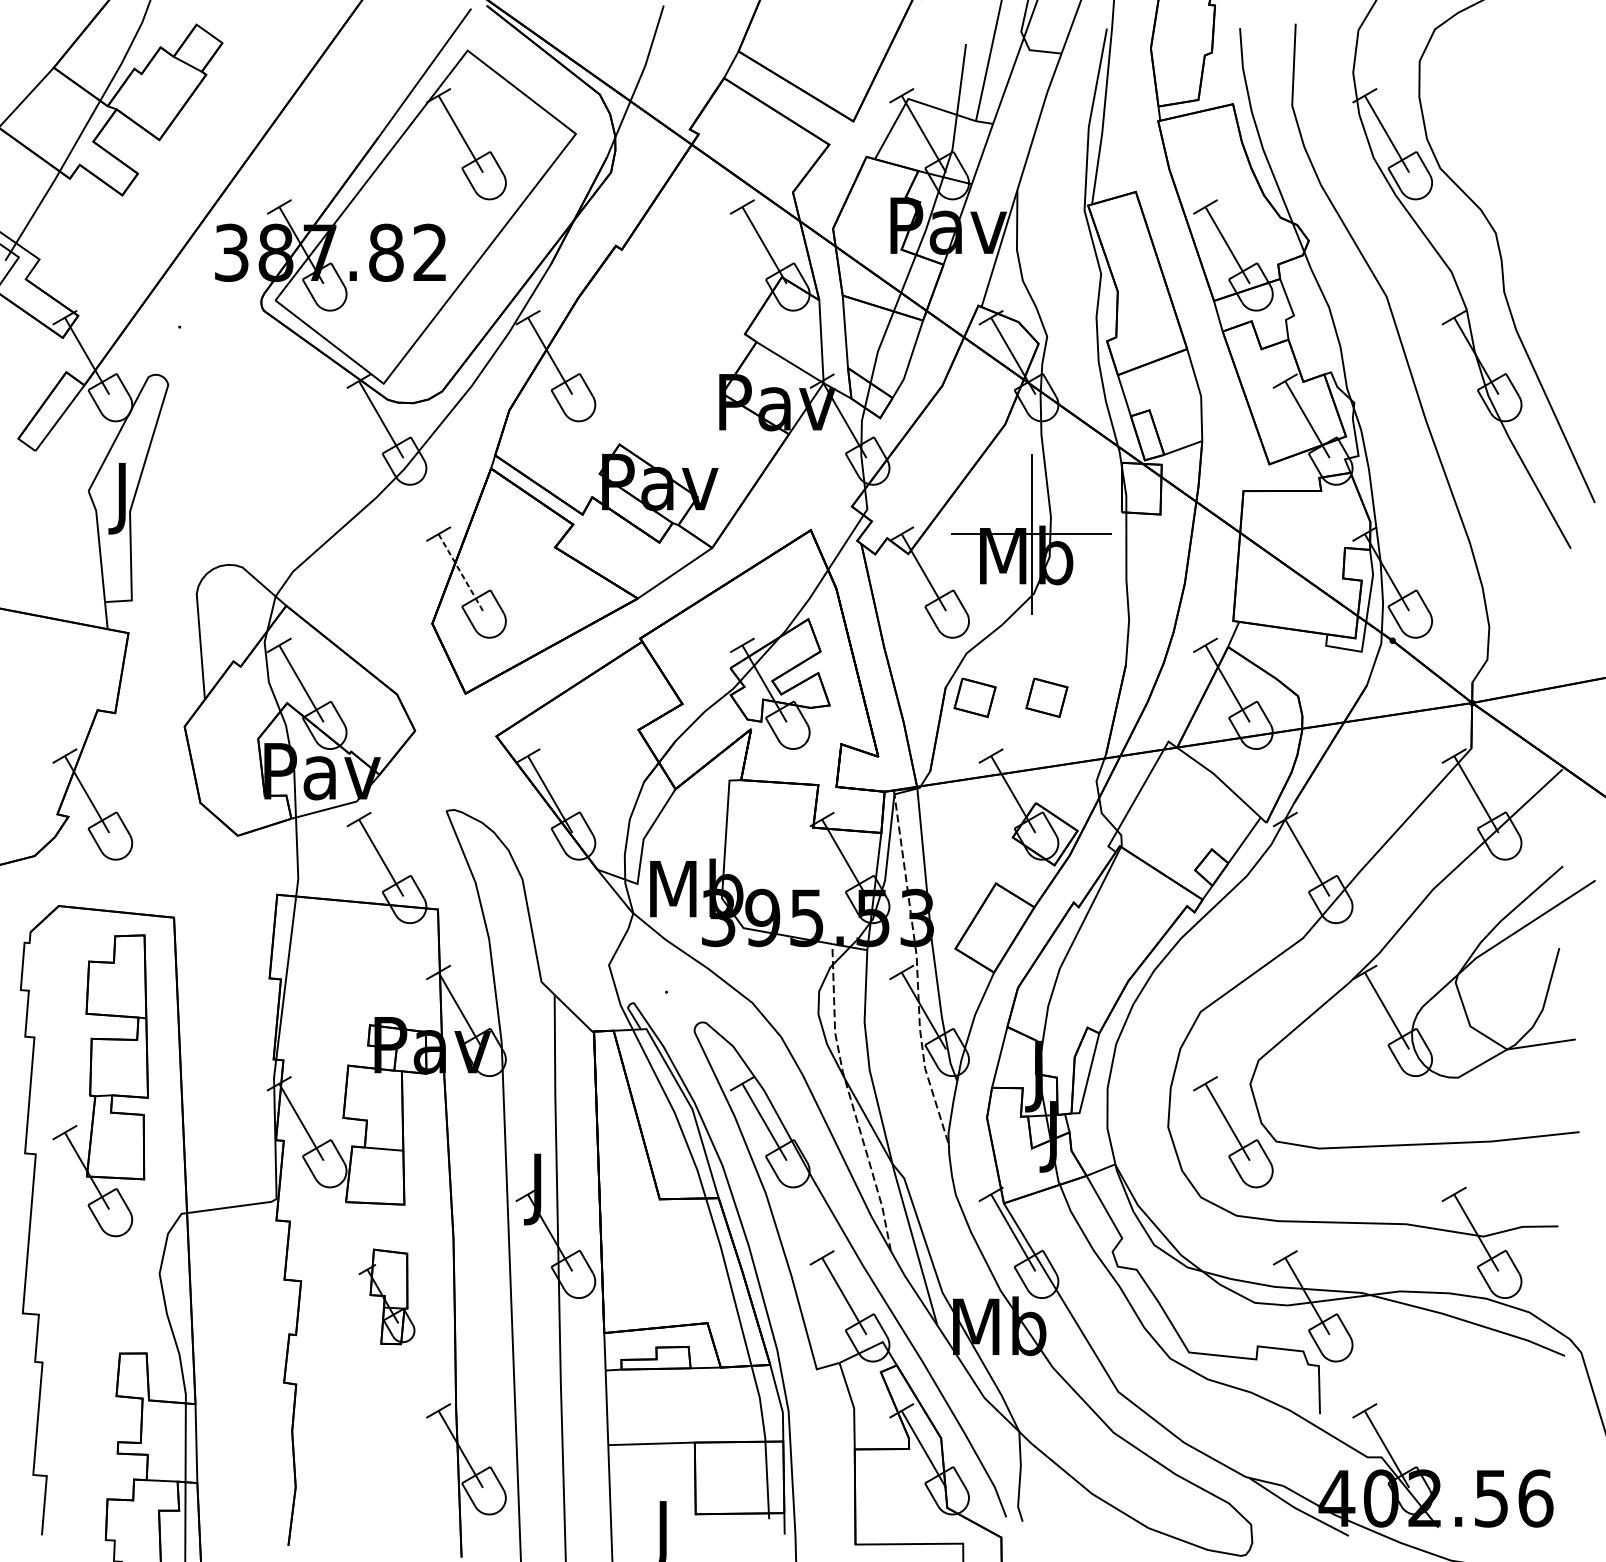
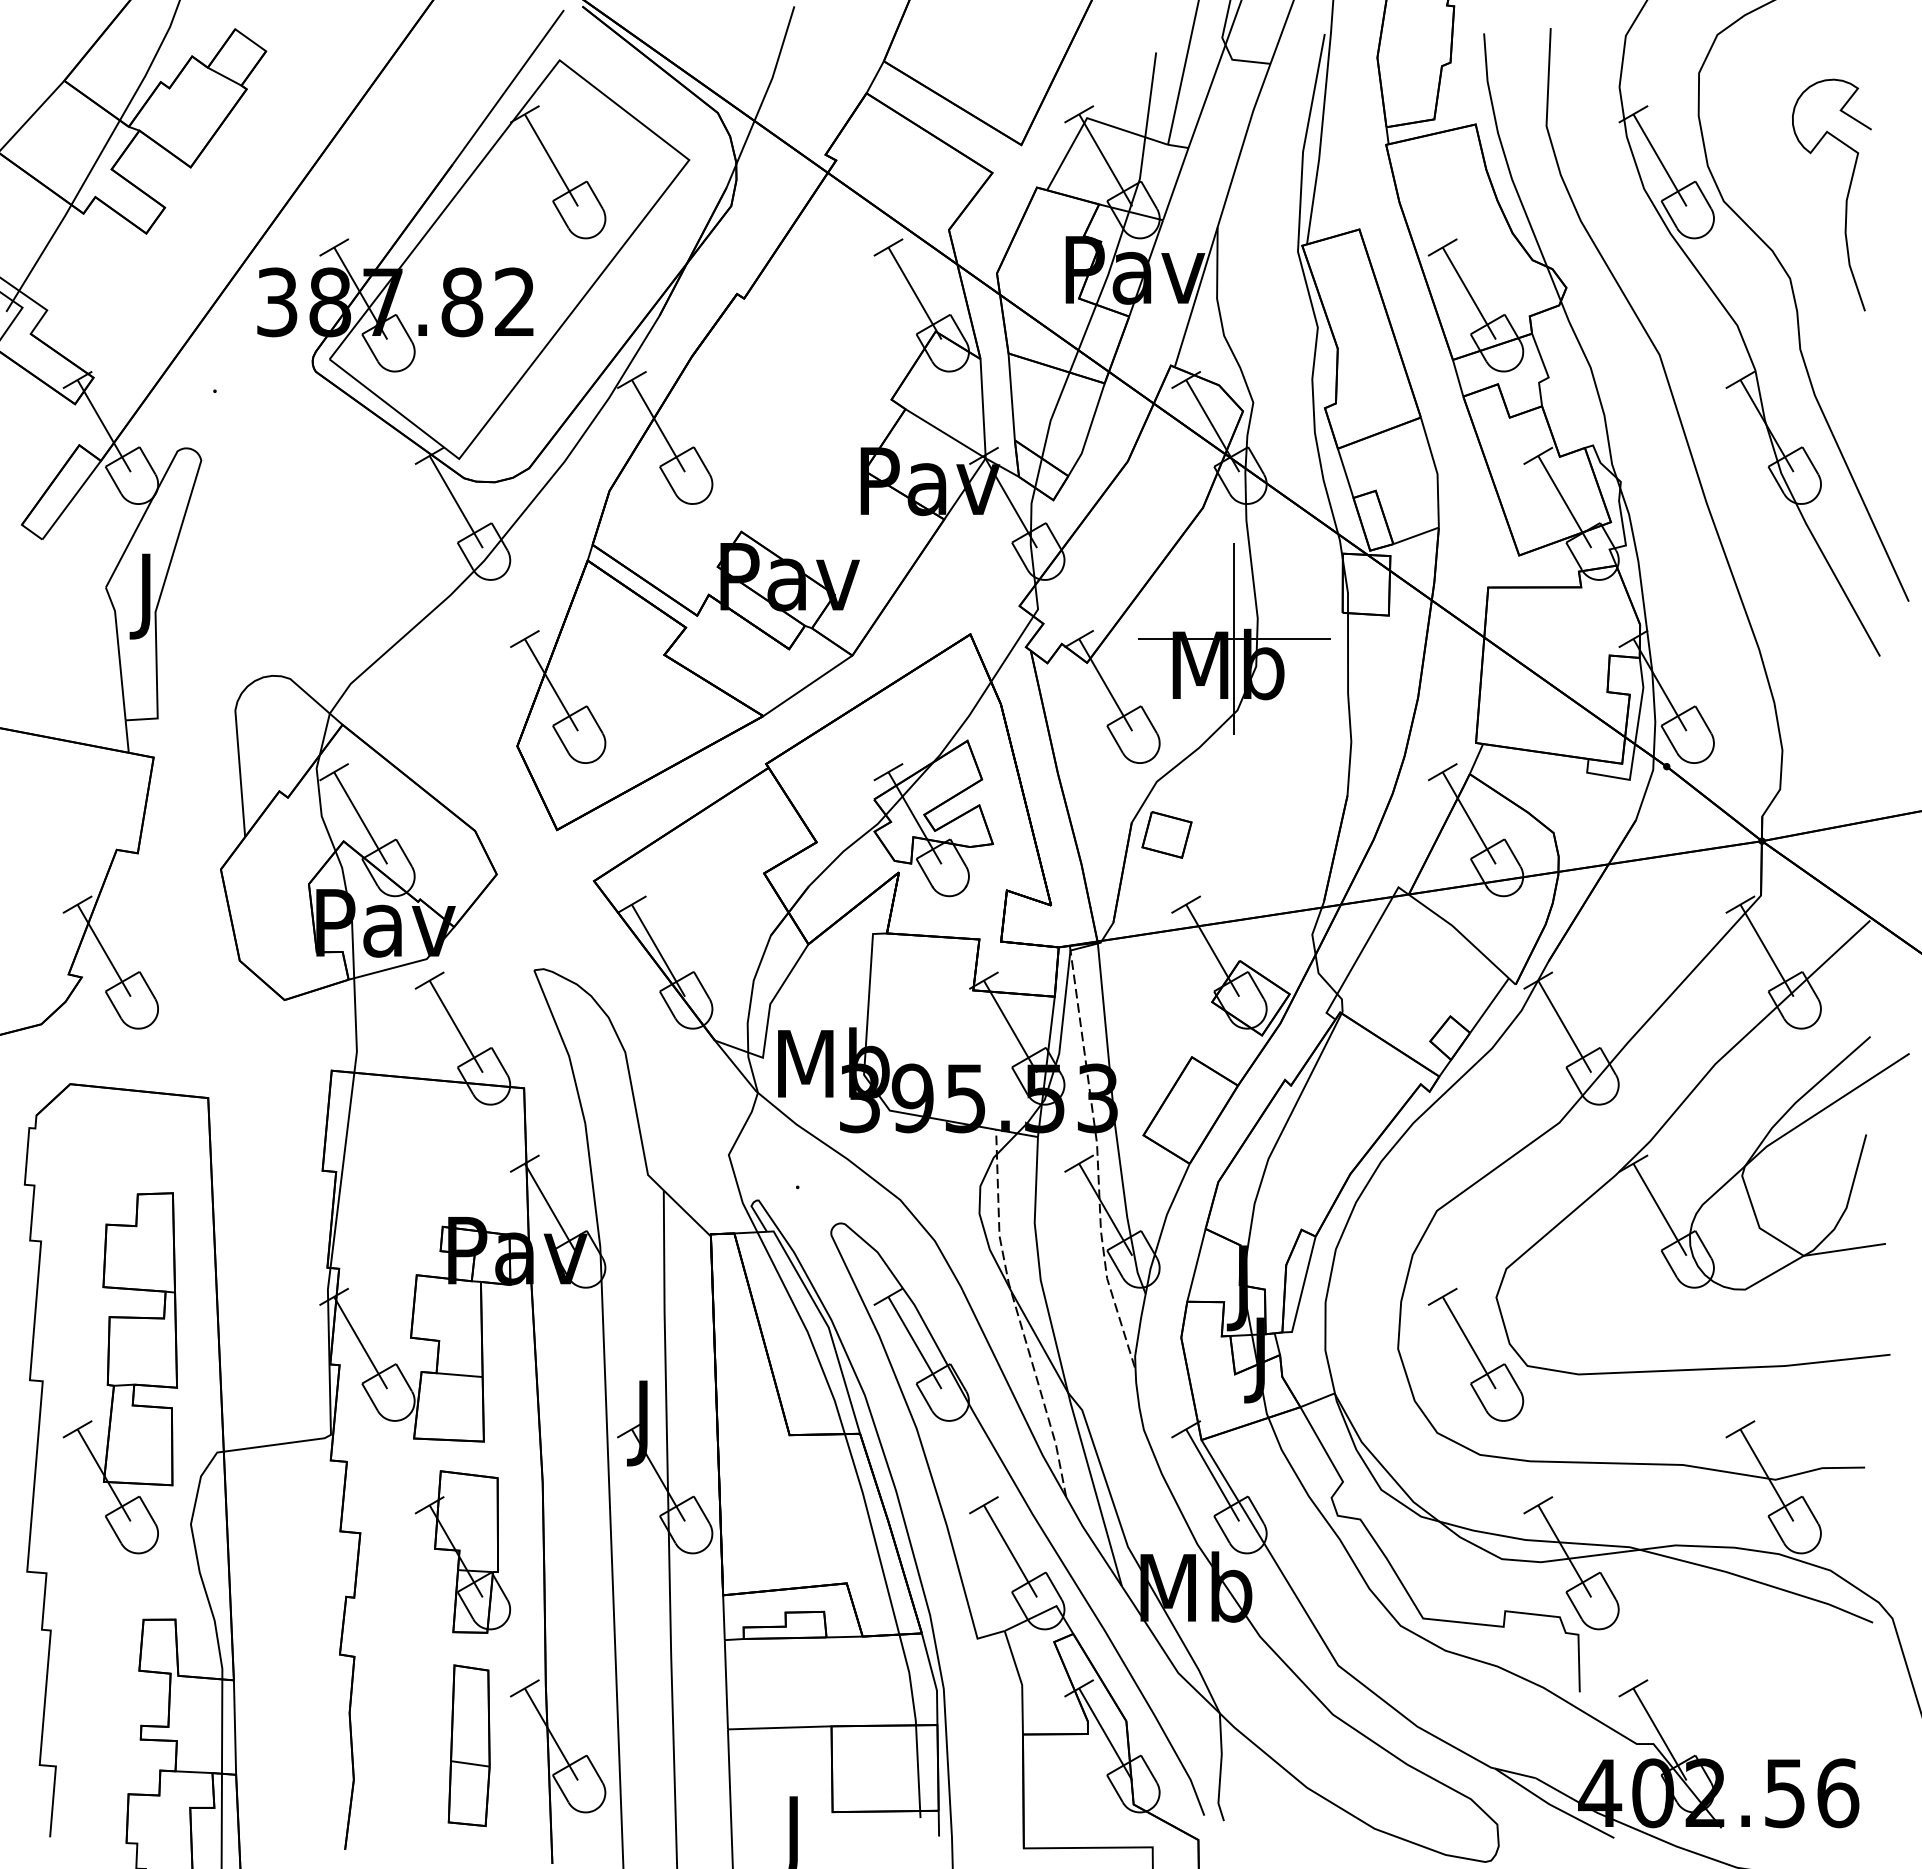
curve: (1542, 164) -> (1846, 196), added
line: (460, 572) -> (551, 685), dashed -> solid
part: (1046, 697) -> (1252, 834), removed
part: (99, 1085) -> (119, 1373), moved
part: (386, 1296) -> (462, 1551), size x1.43
part: (391, 1458) -> (468, 1745), added

